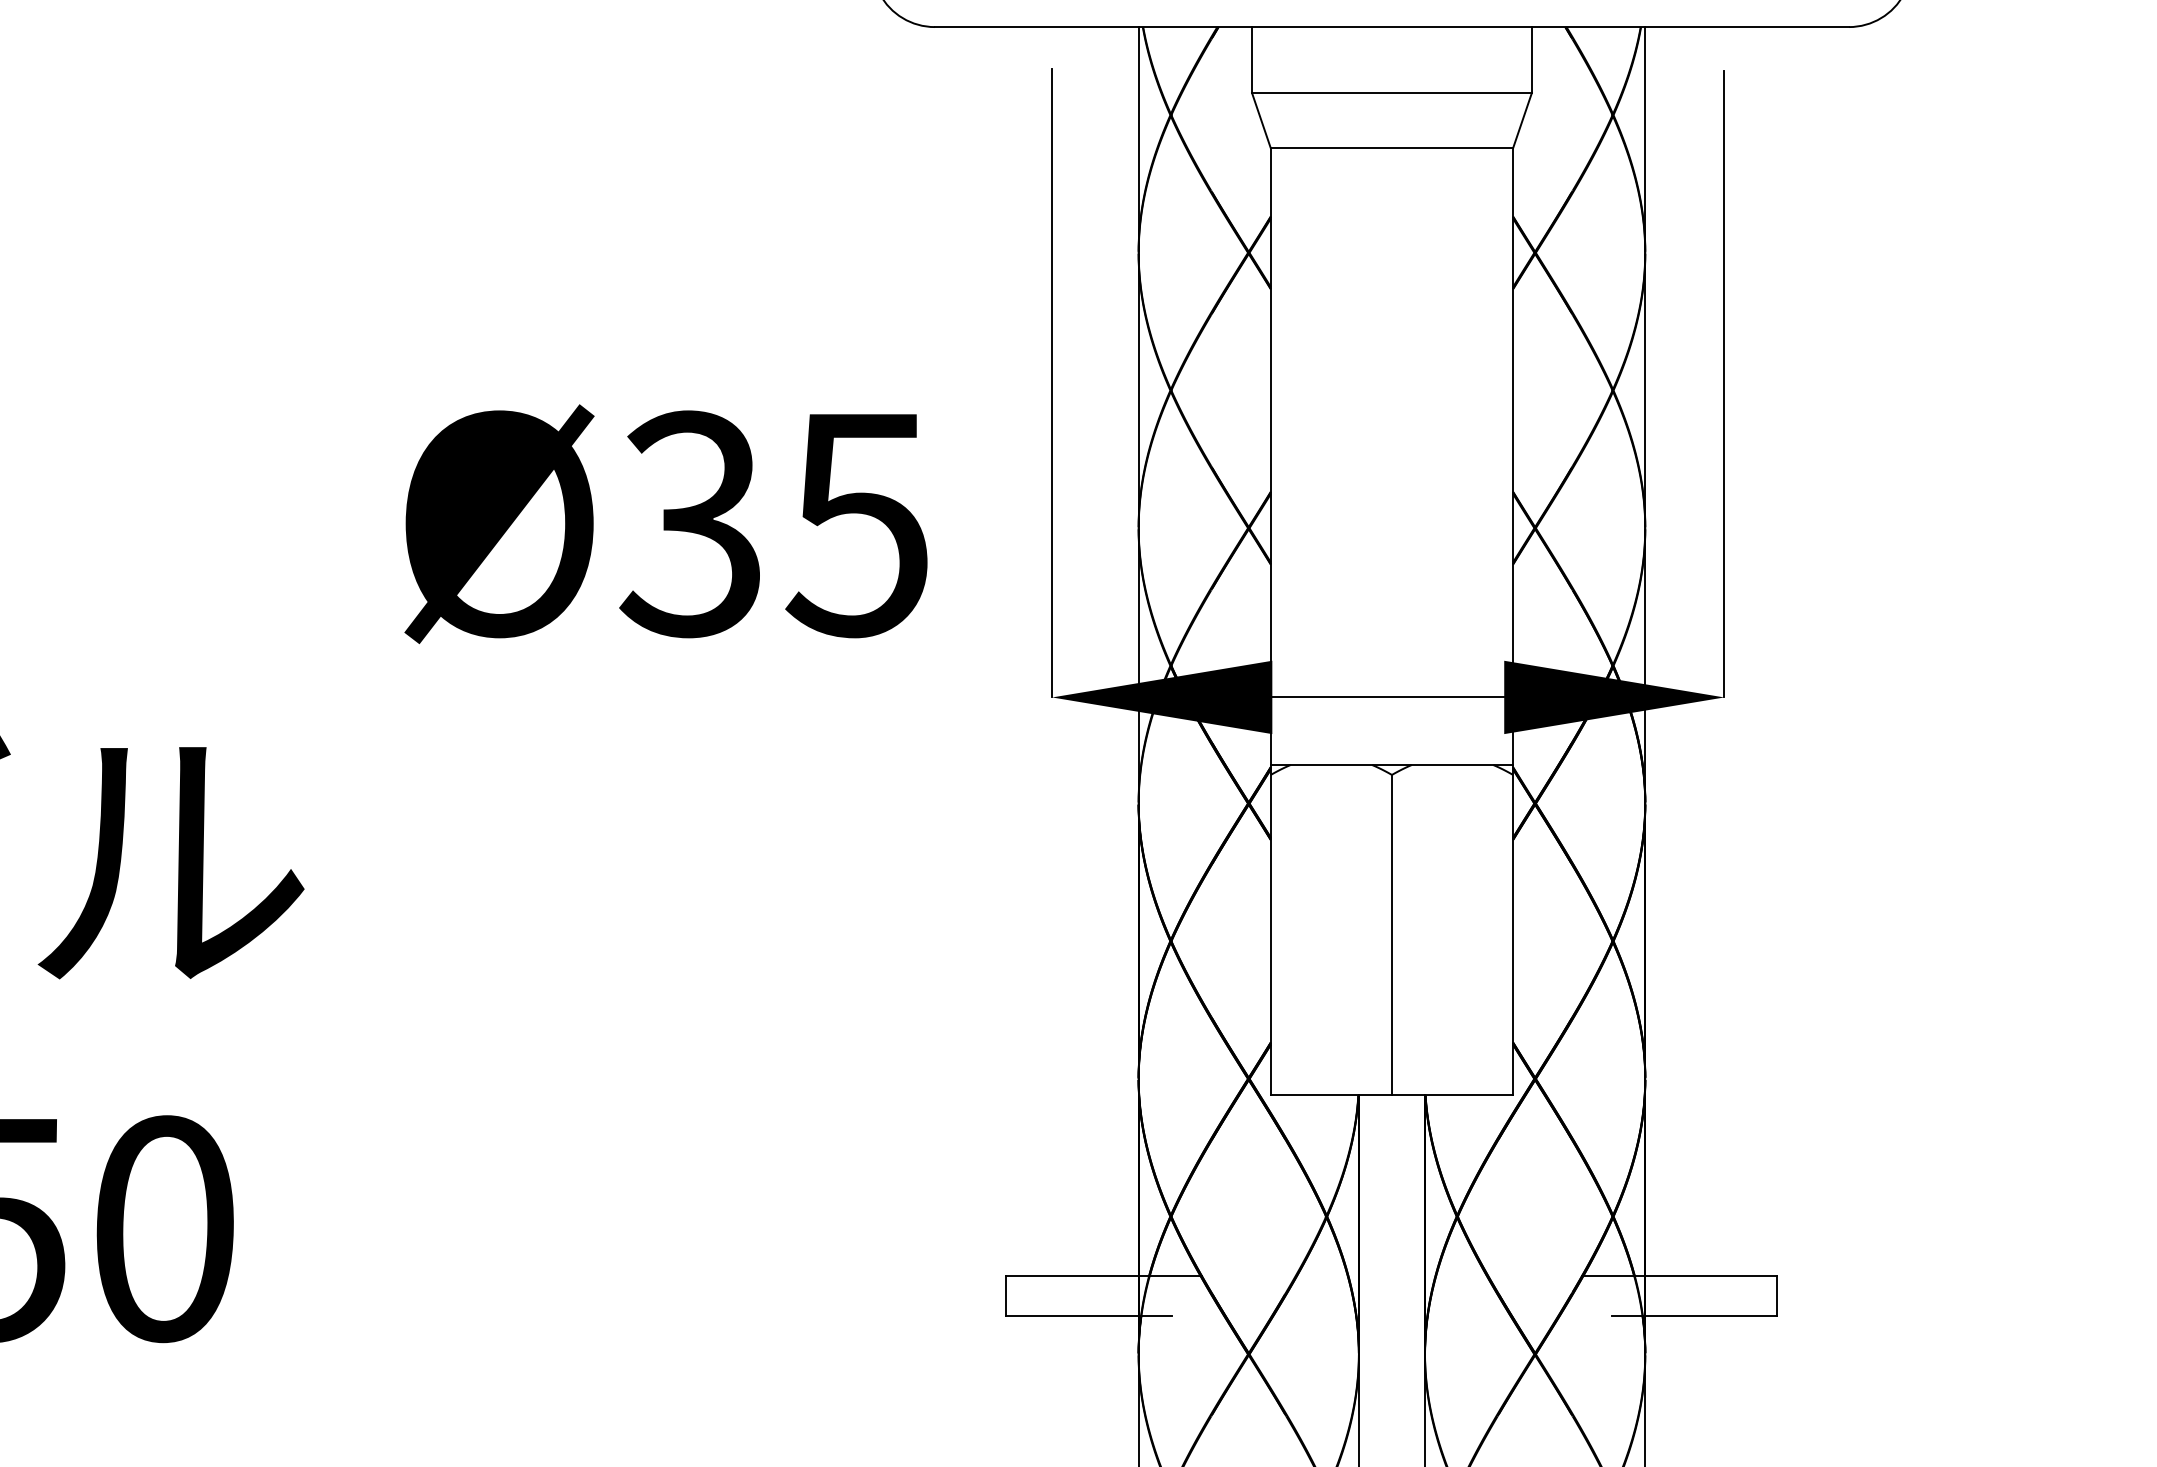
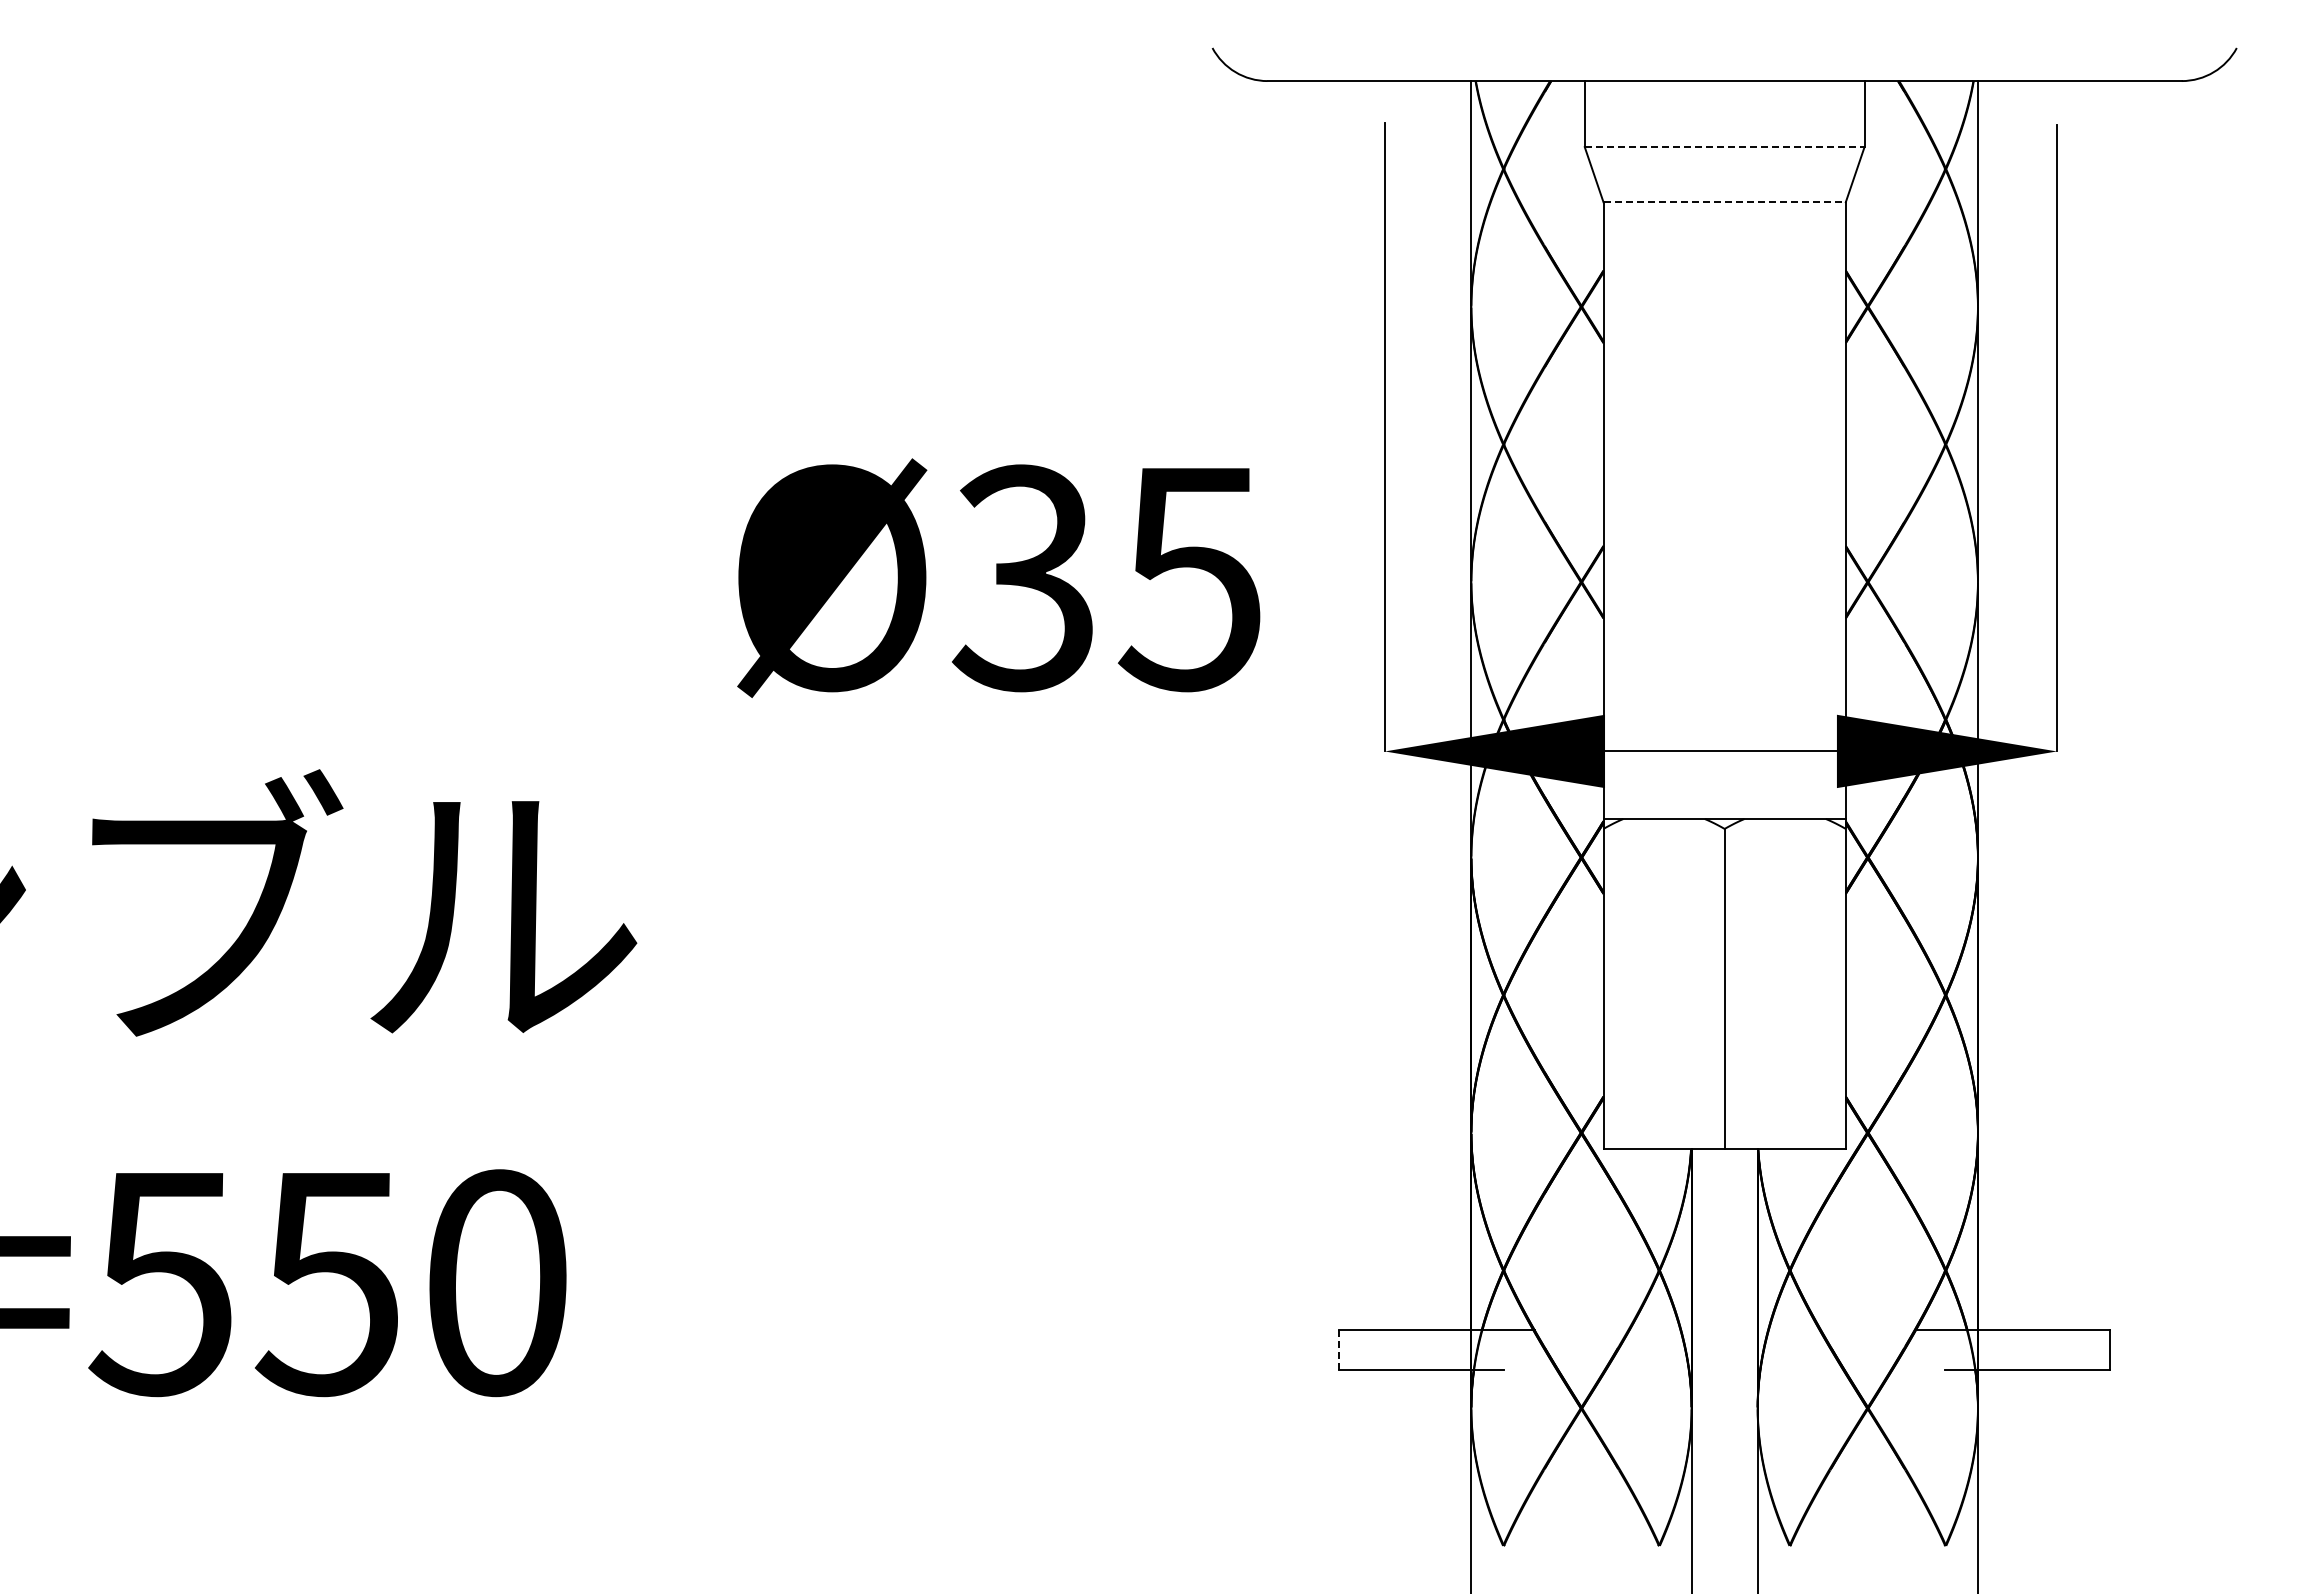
line: (1391, 93) -> (1724, 147), solid -> dashed
line: (1392, 148) -> (1725, 202), solid -> dashed
line: (1006, 1295) -> (1339, 1349), solid -> dashed

